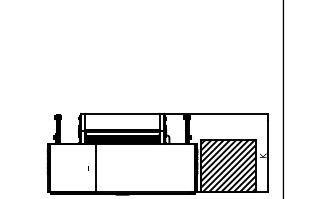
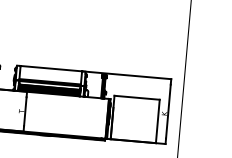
hatch: (228, 165) -> (135, 119), removed

